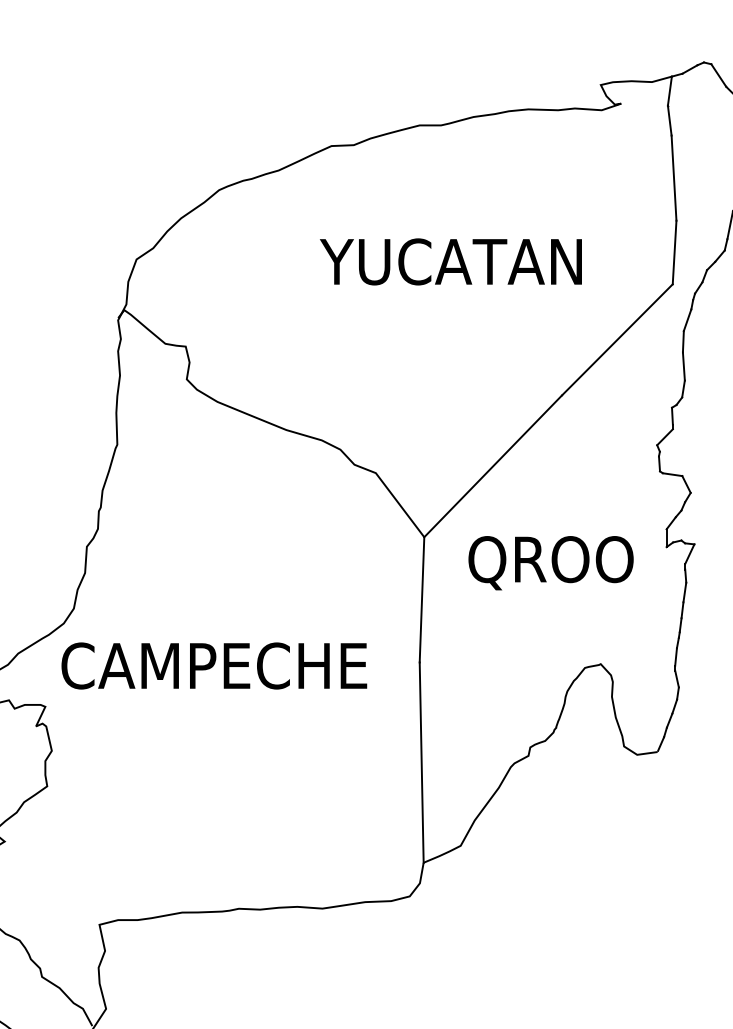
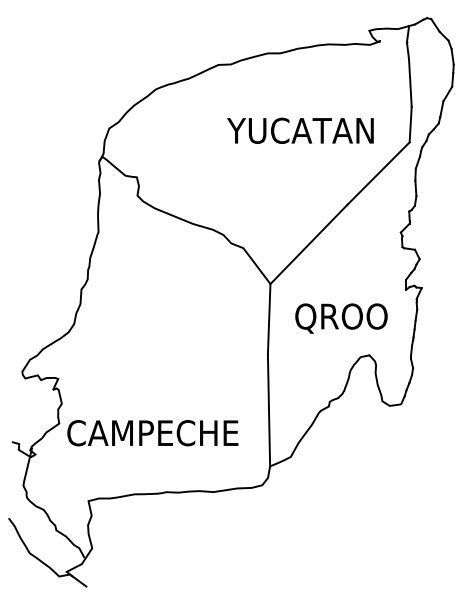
text: (451, 261) -> (300, 130), moved
text: (551, 563) -> (341, 318), moved
text: (213, 666) -> (152, 433), moved

